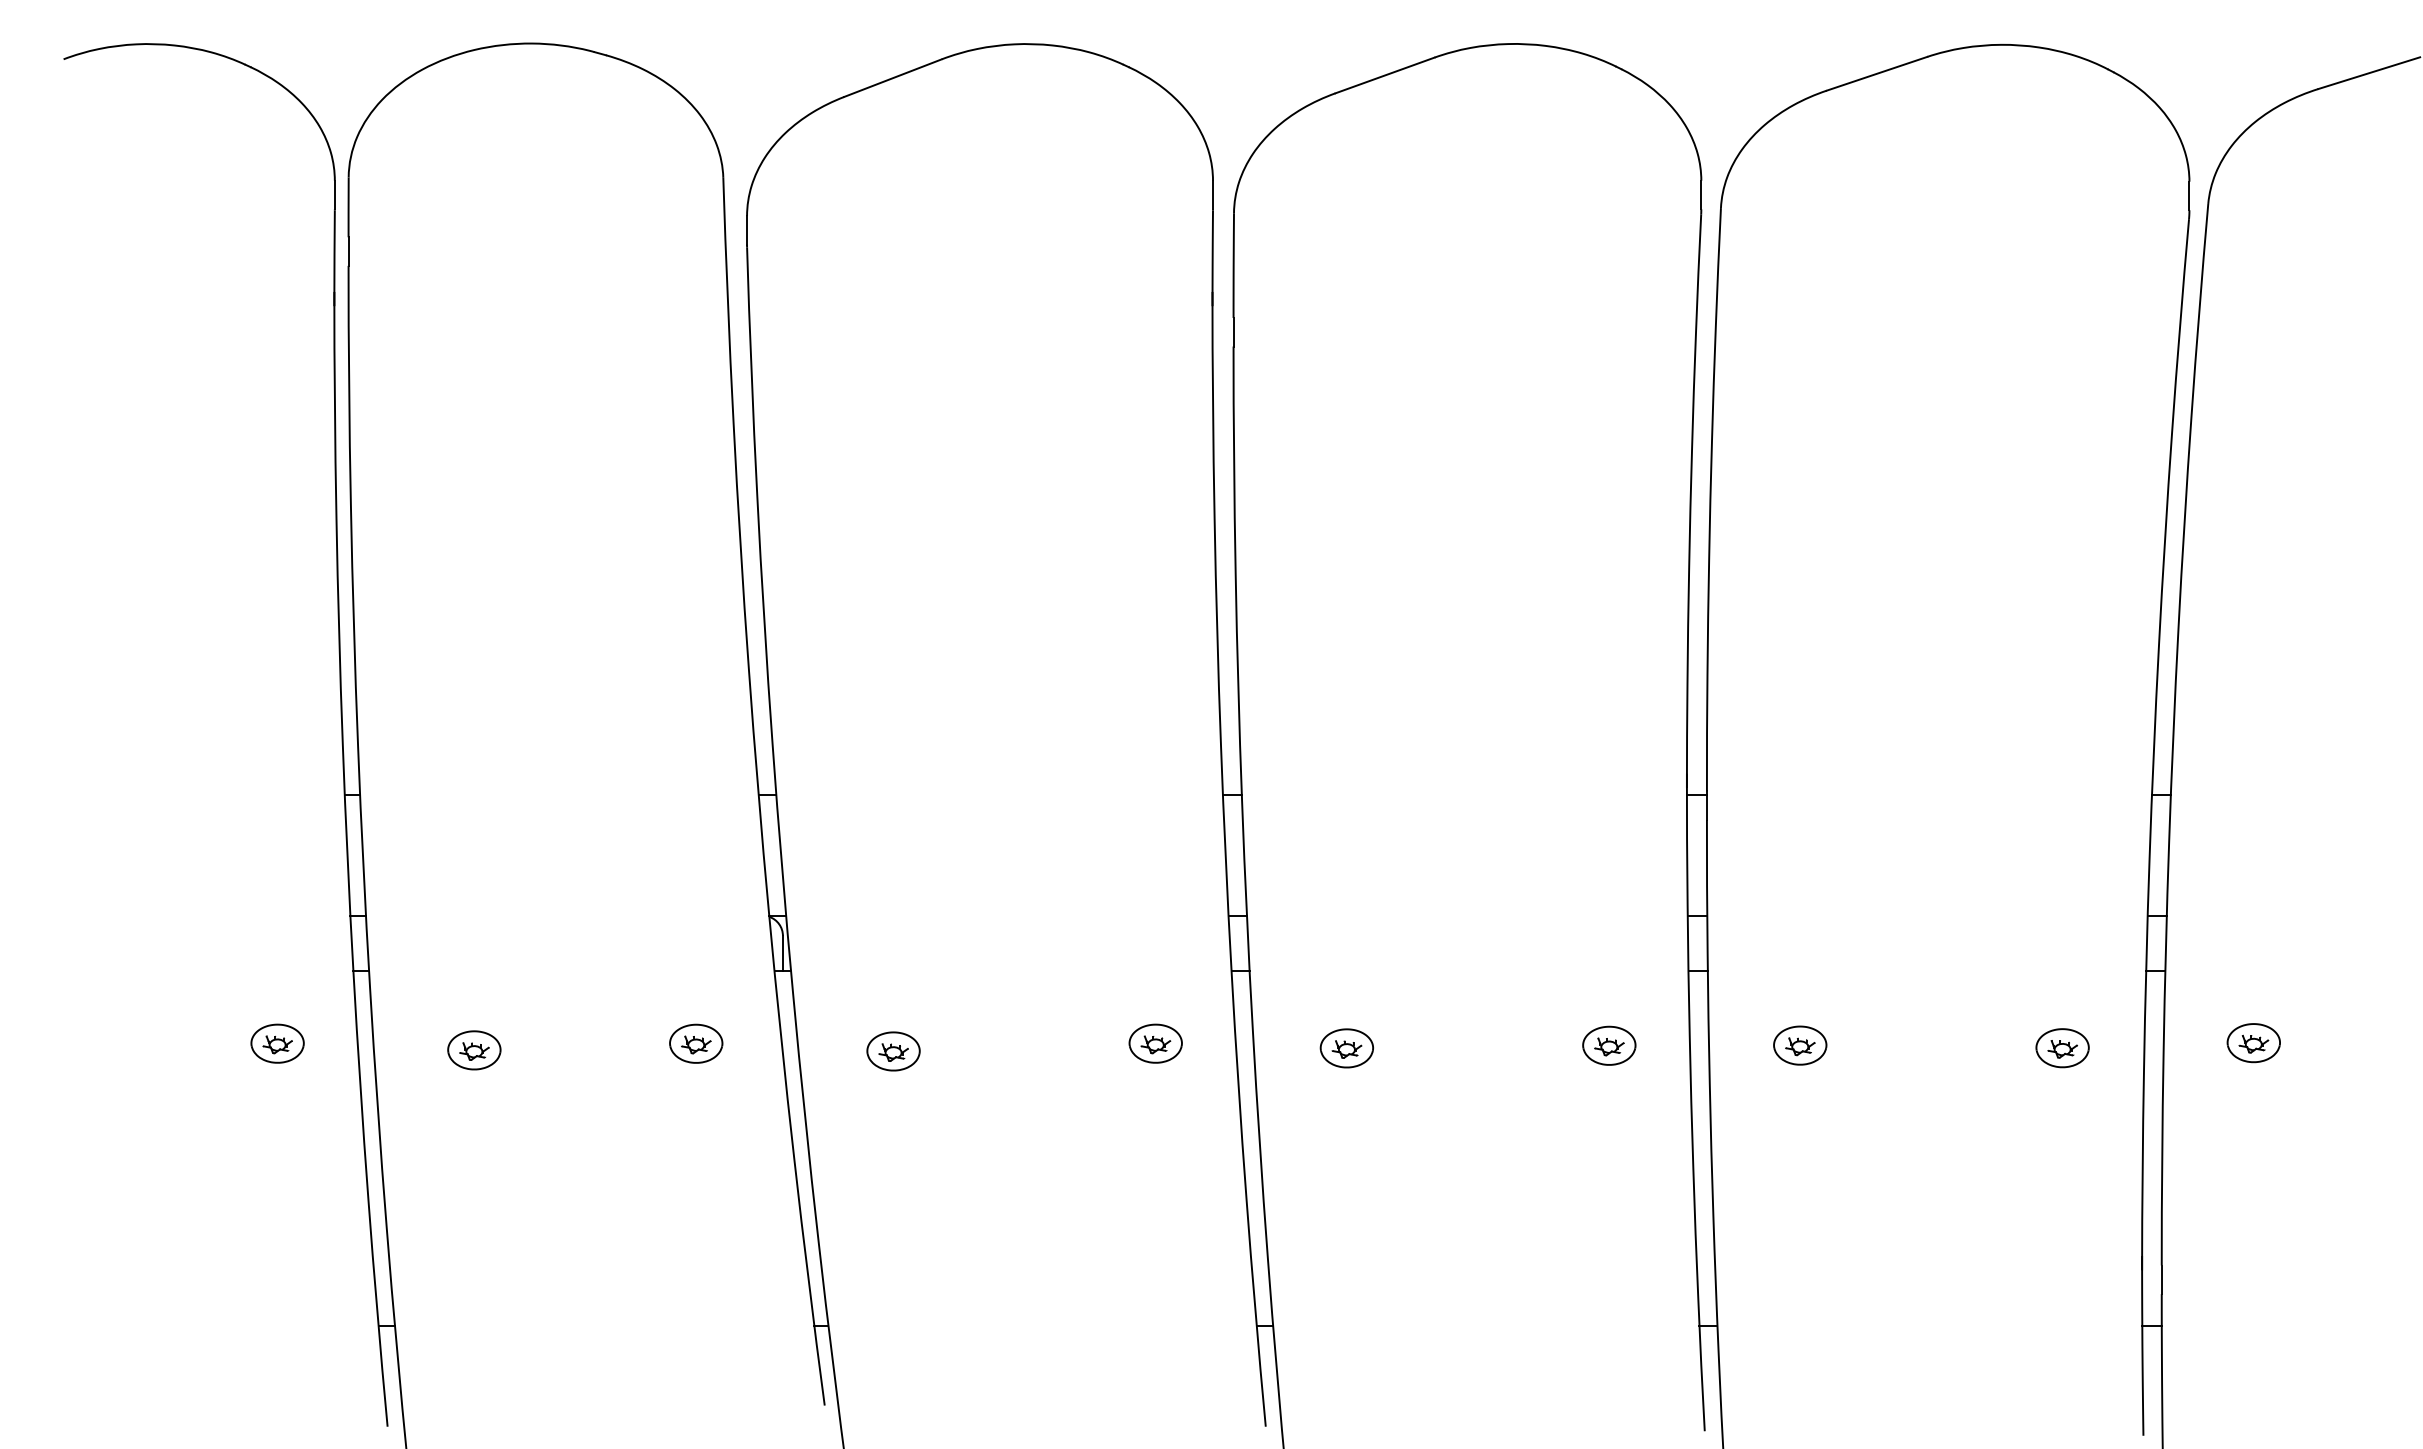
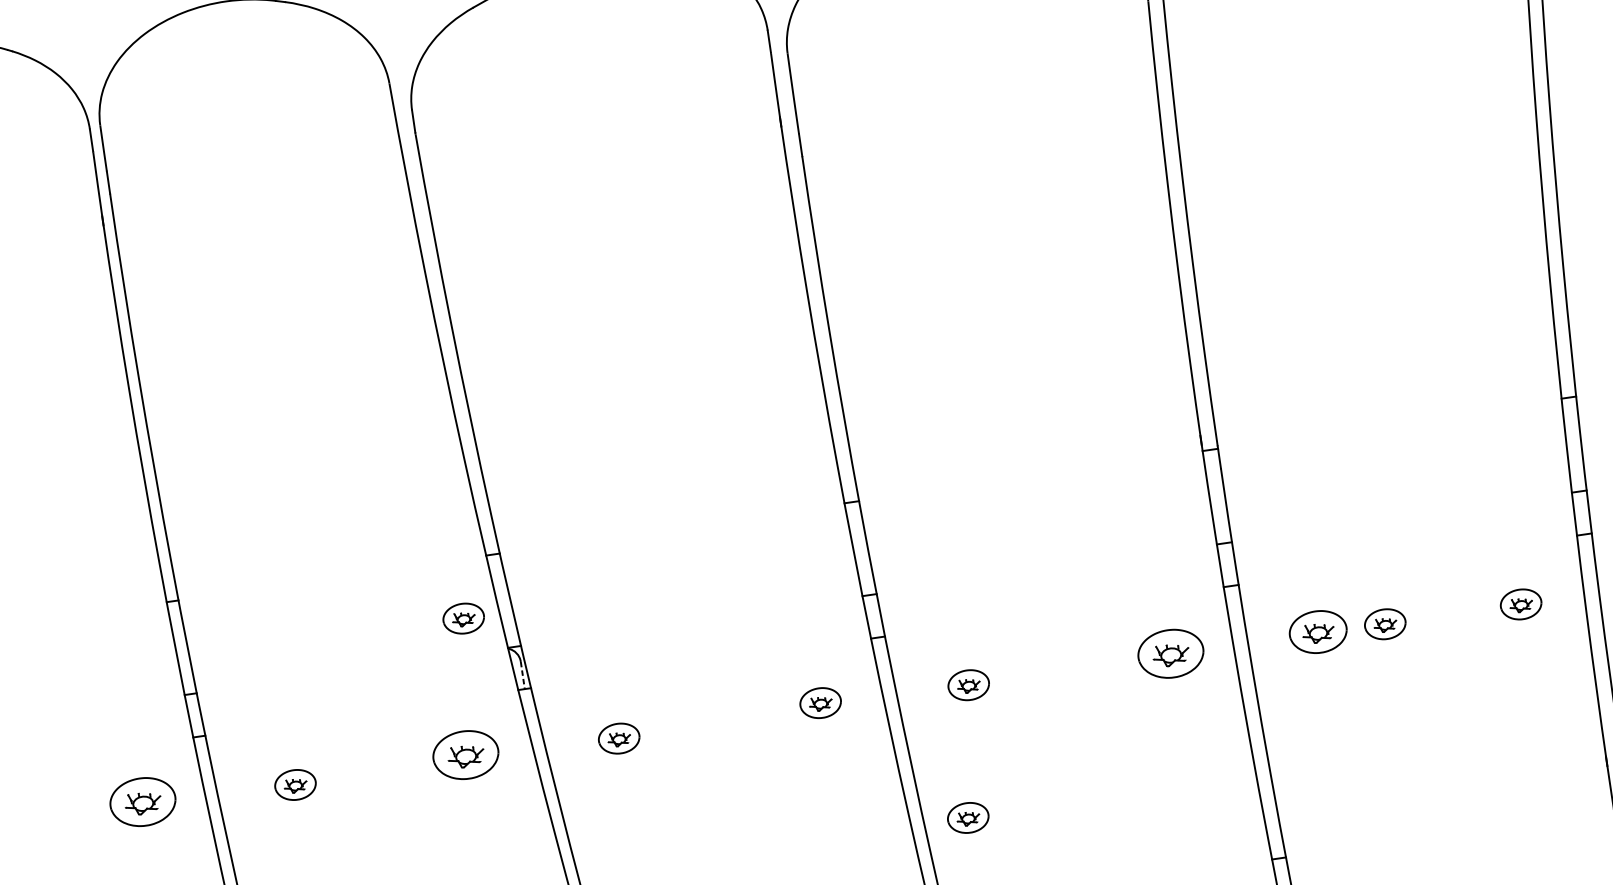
part: (718, 870) -> (463, 618), added
line: (782, 953) -> (522, 675), solid -> dashed
part: (277, 1043) -> (142, 801), size x1.6
part: (696, 1043) -> (466, 754), size x1.6
part: (1609, 1045) -> (1171, 653), size x1.6
part: (1800, 1045) -> (1318, 631), size x1.4
part: (1886, 1048) -> (1385, 624), added
part: (1321, 1216) -> (968, 817), added

